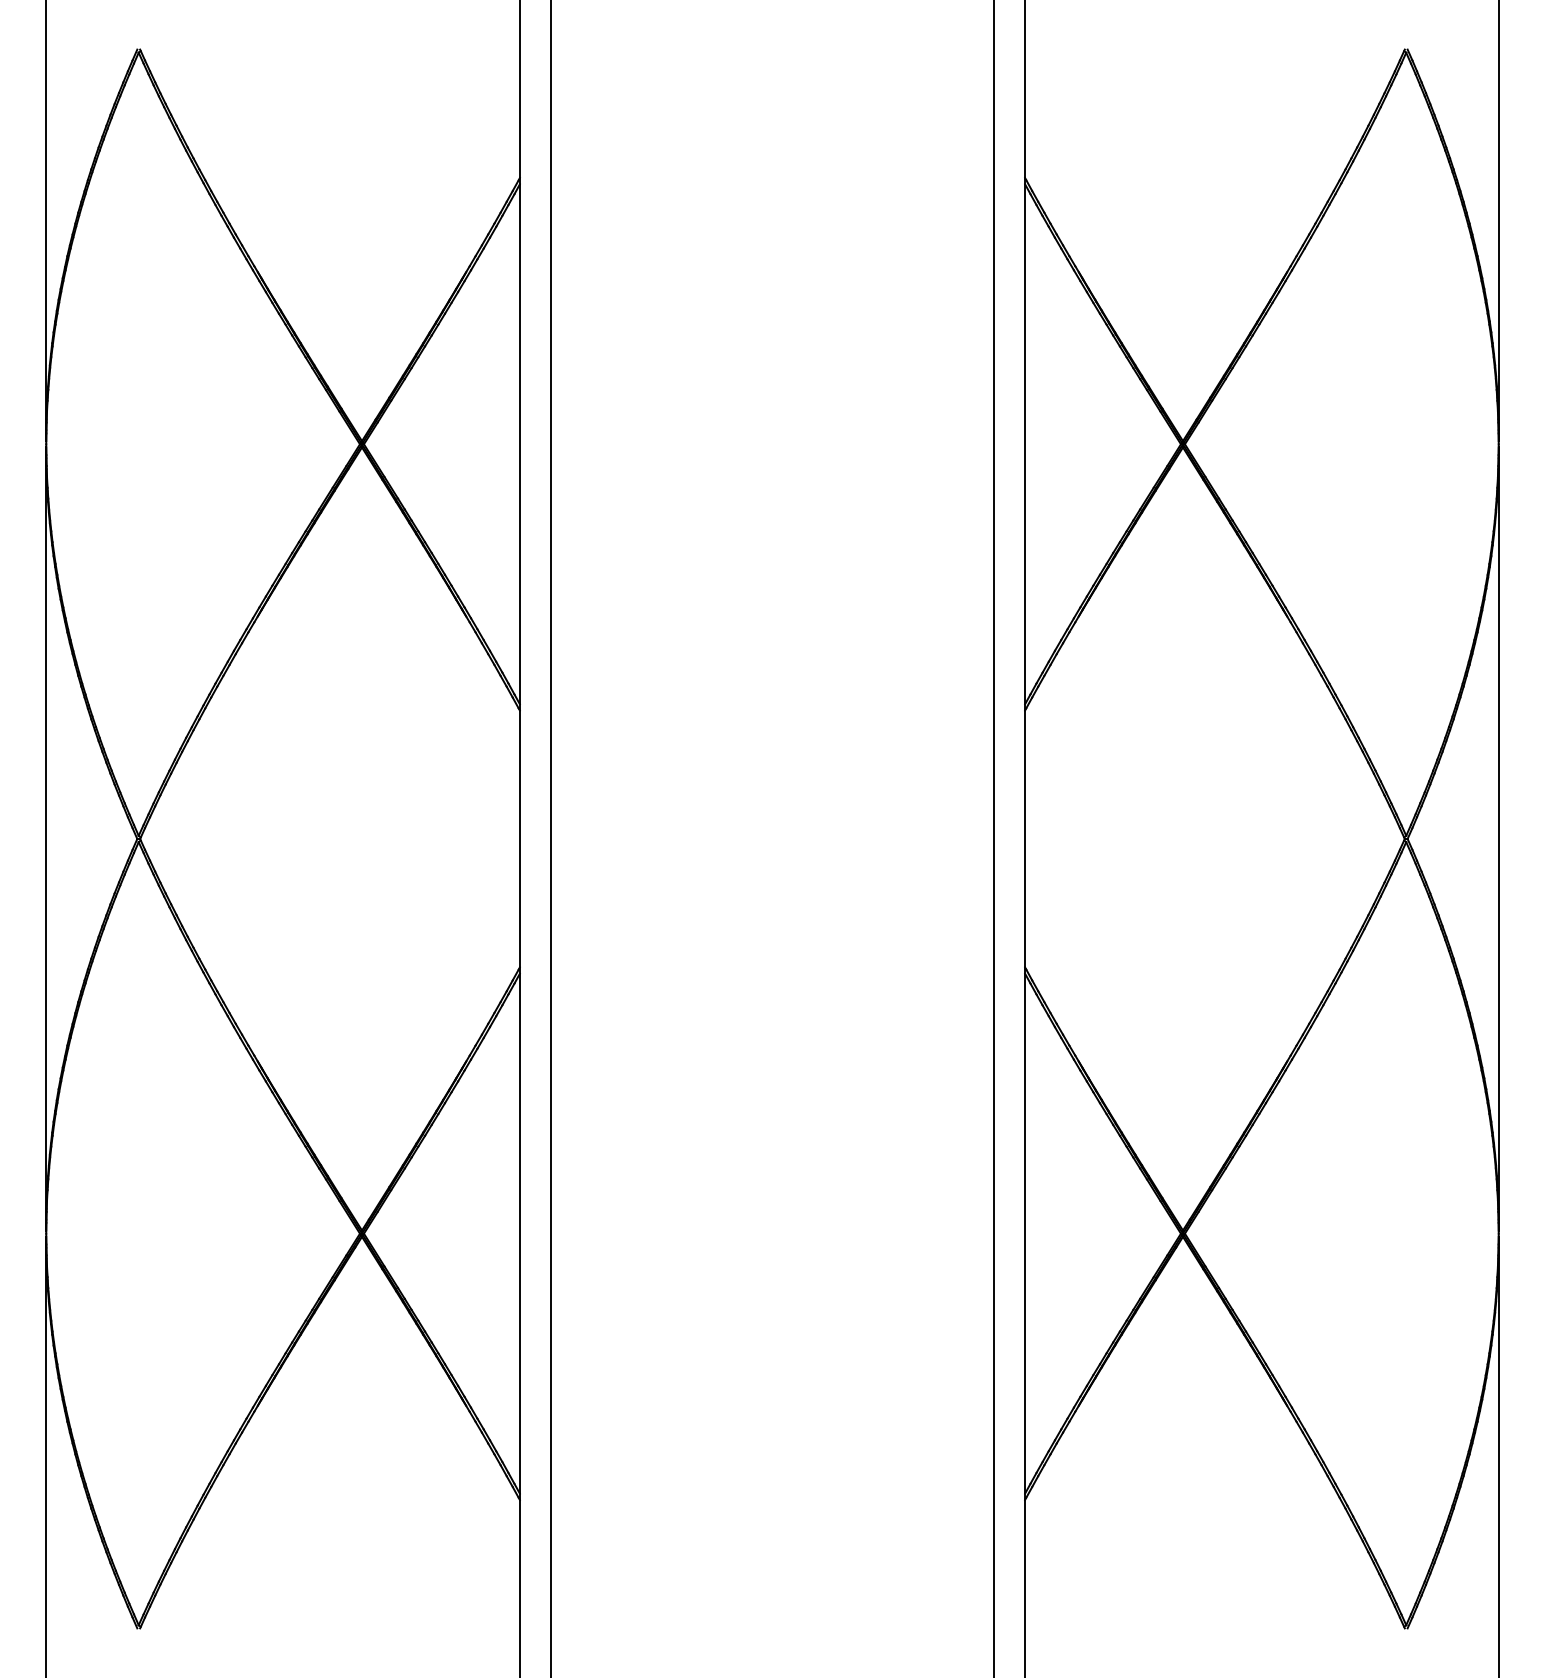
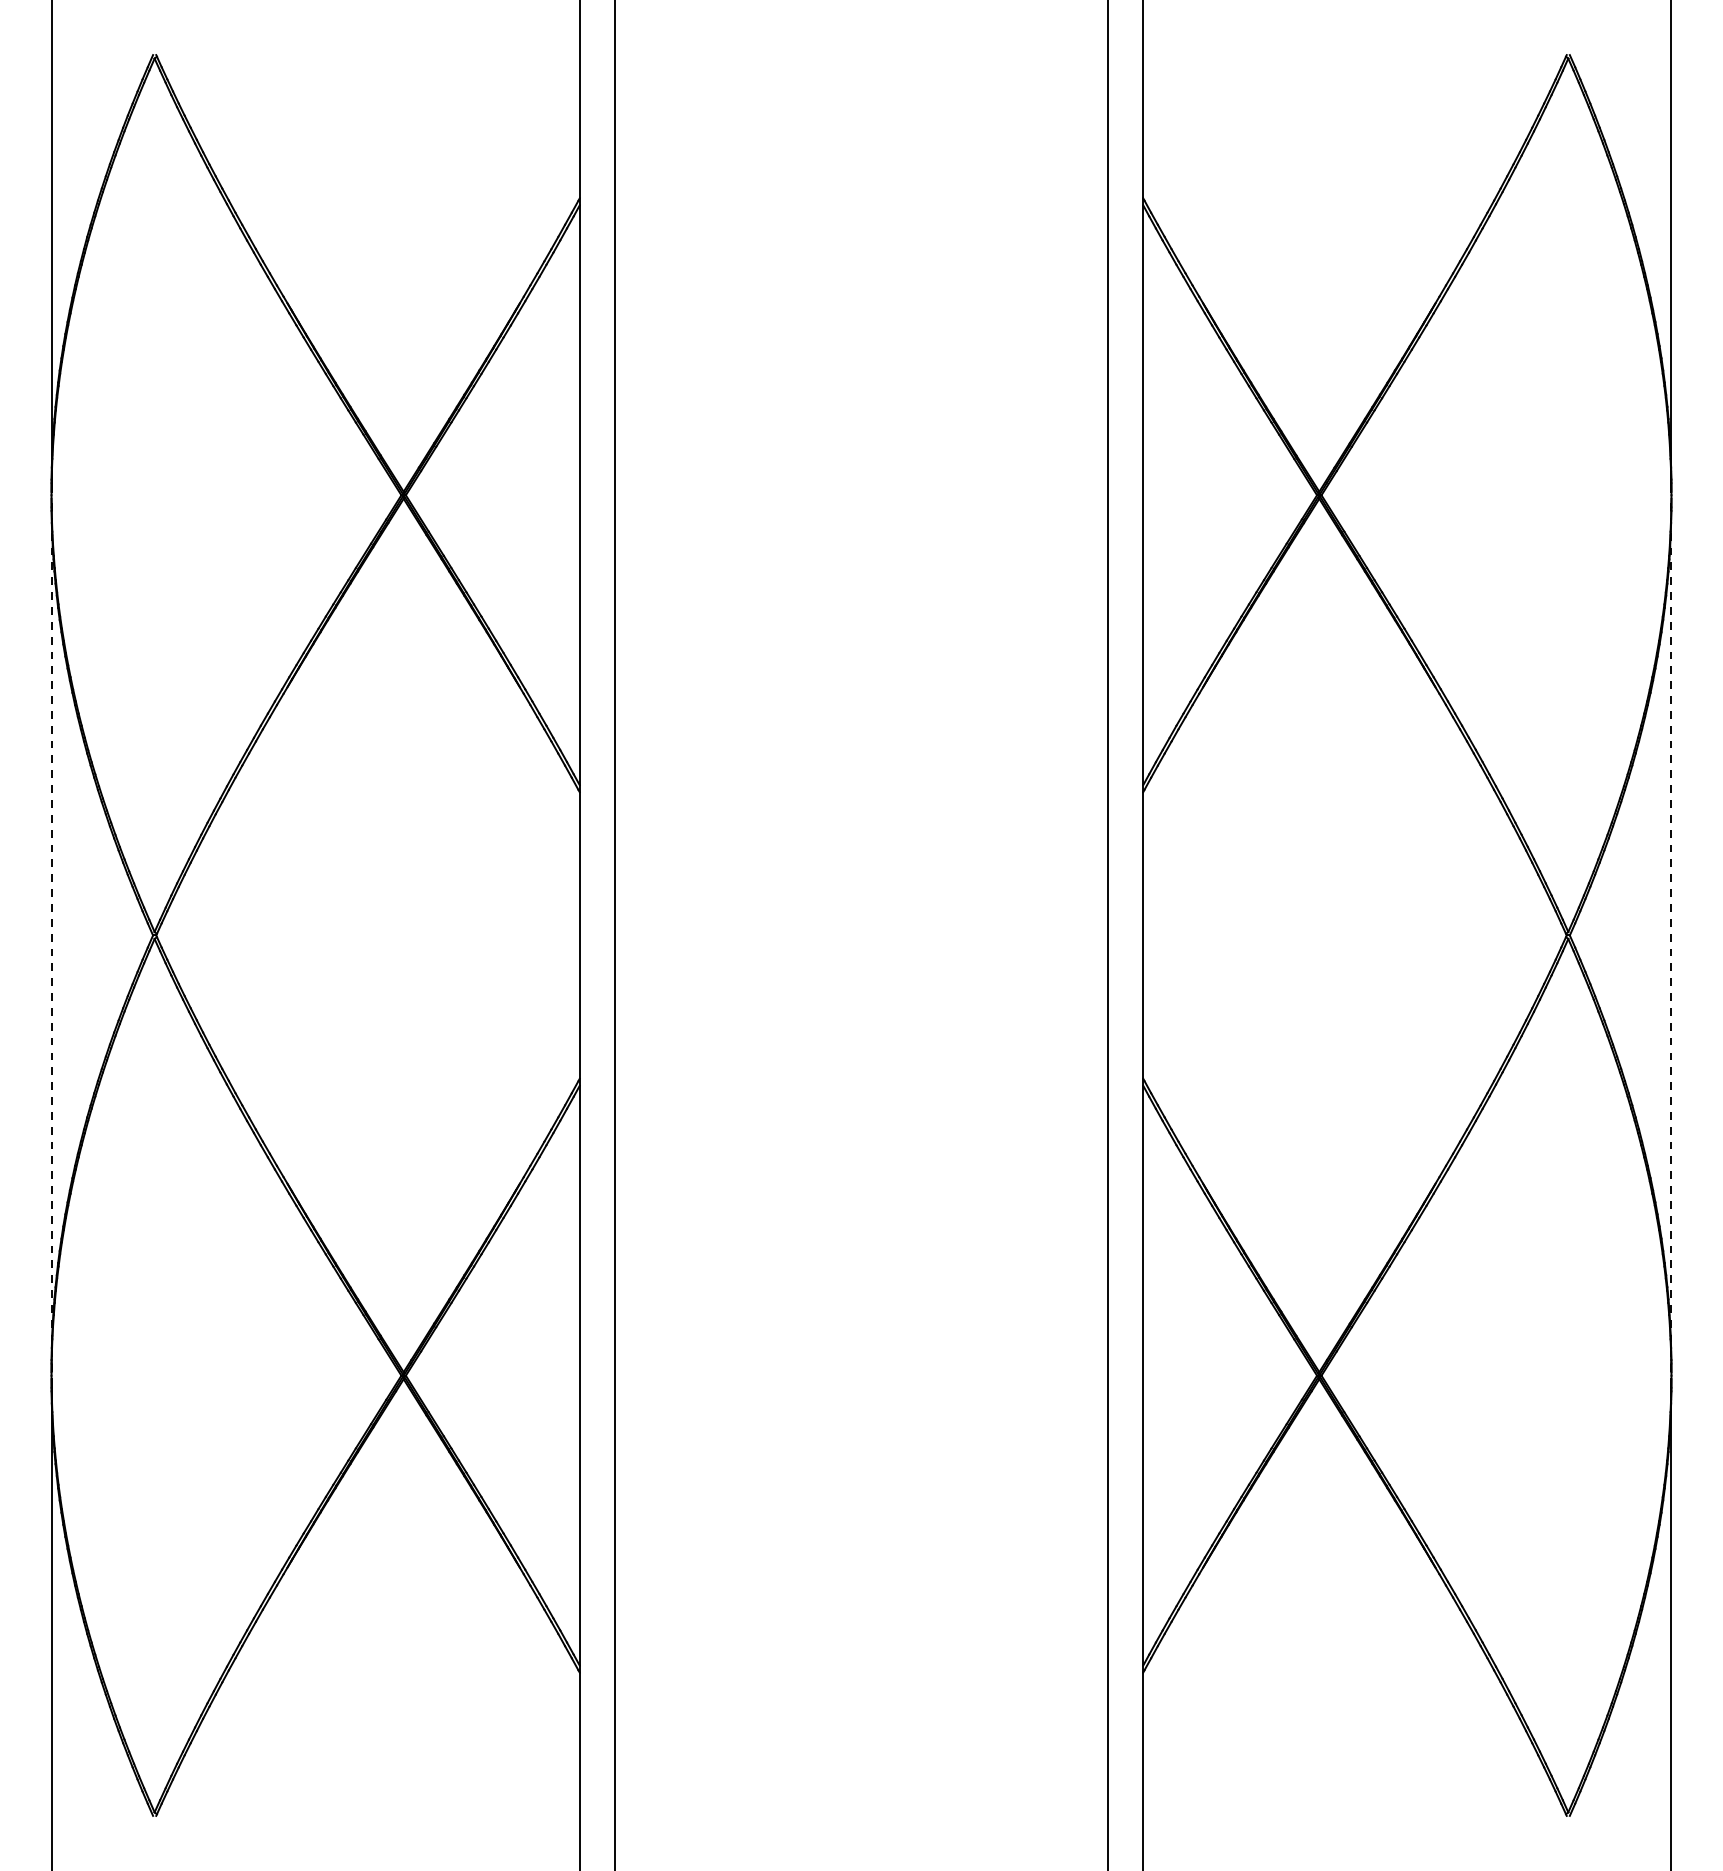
line: (46, 838) -> (51, 934), solid -> dashed
line: (1498, 838) -> (1671, 934), solid -> dashed

